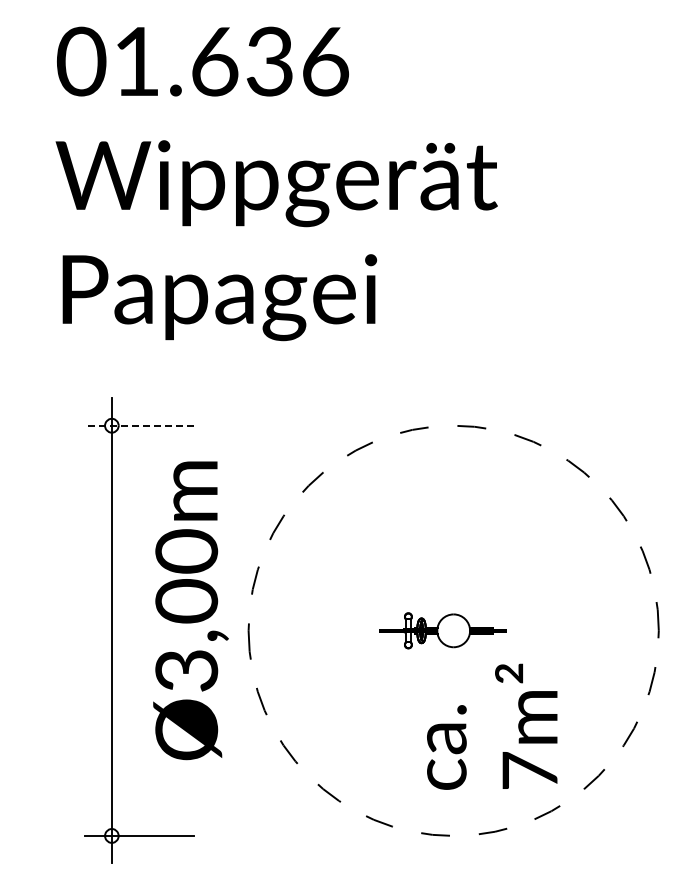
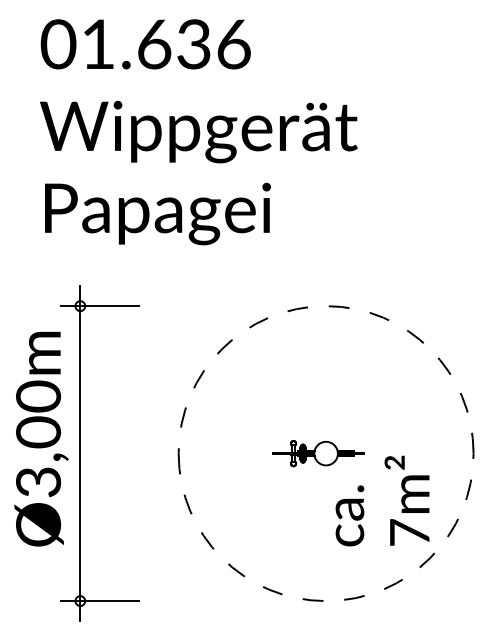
line: (139, 425) -> (100, 305), dashed -> solid
text: (190, 610) -> (41, 438), moved
text: (492, 726) -> (382, 500), moved

